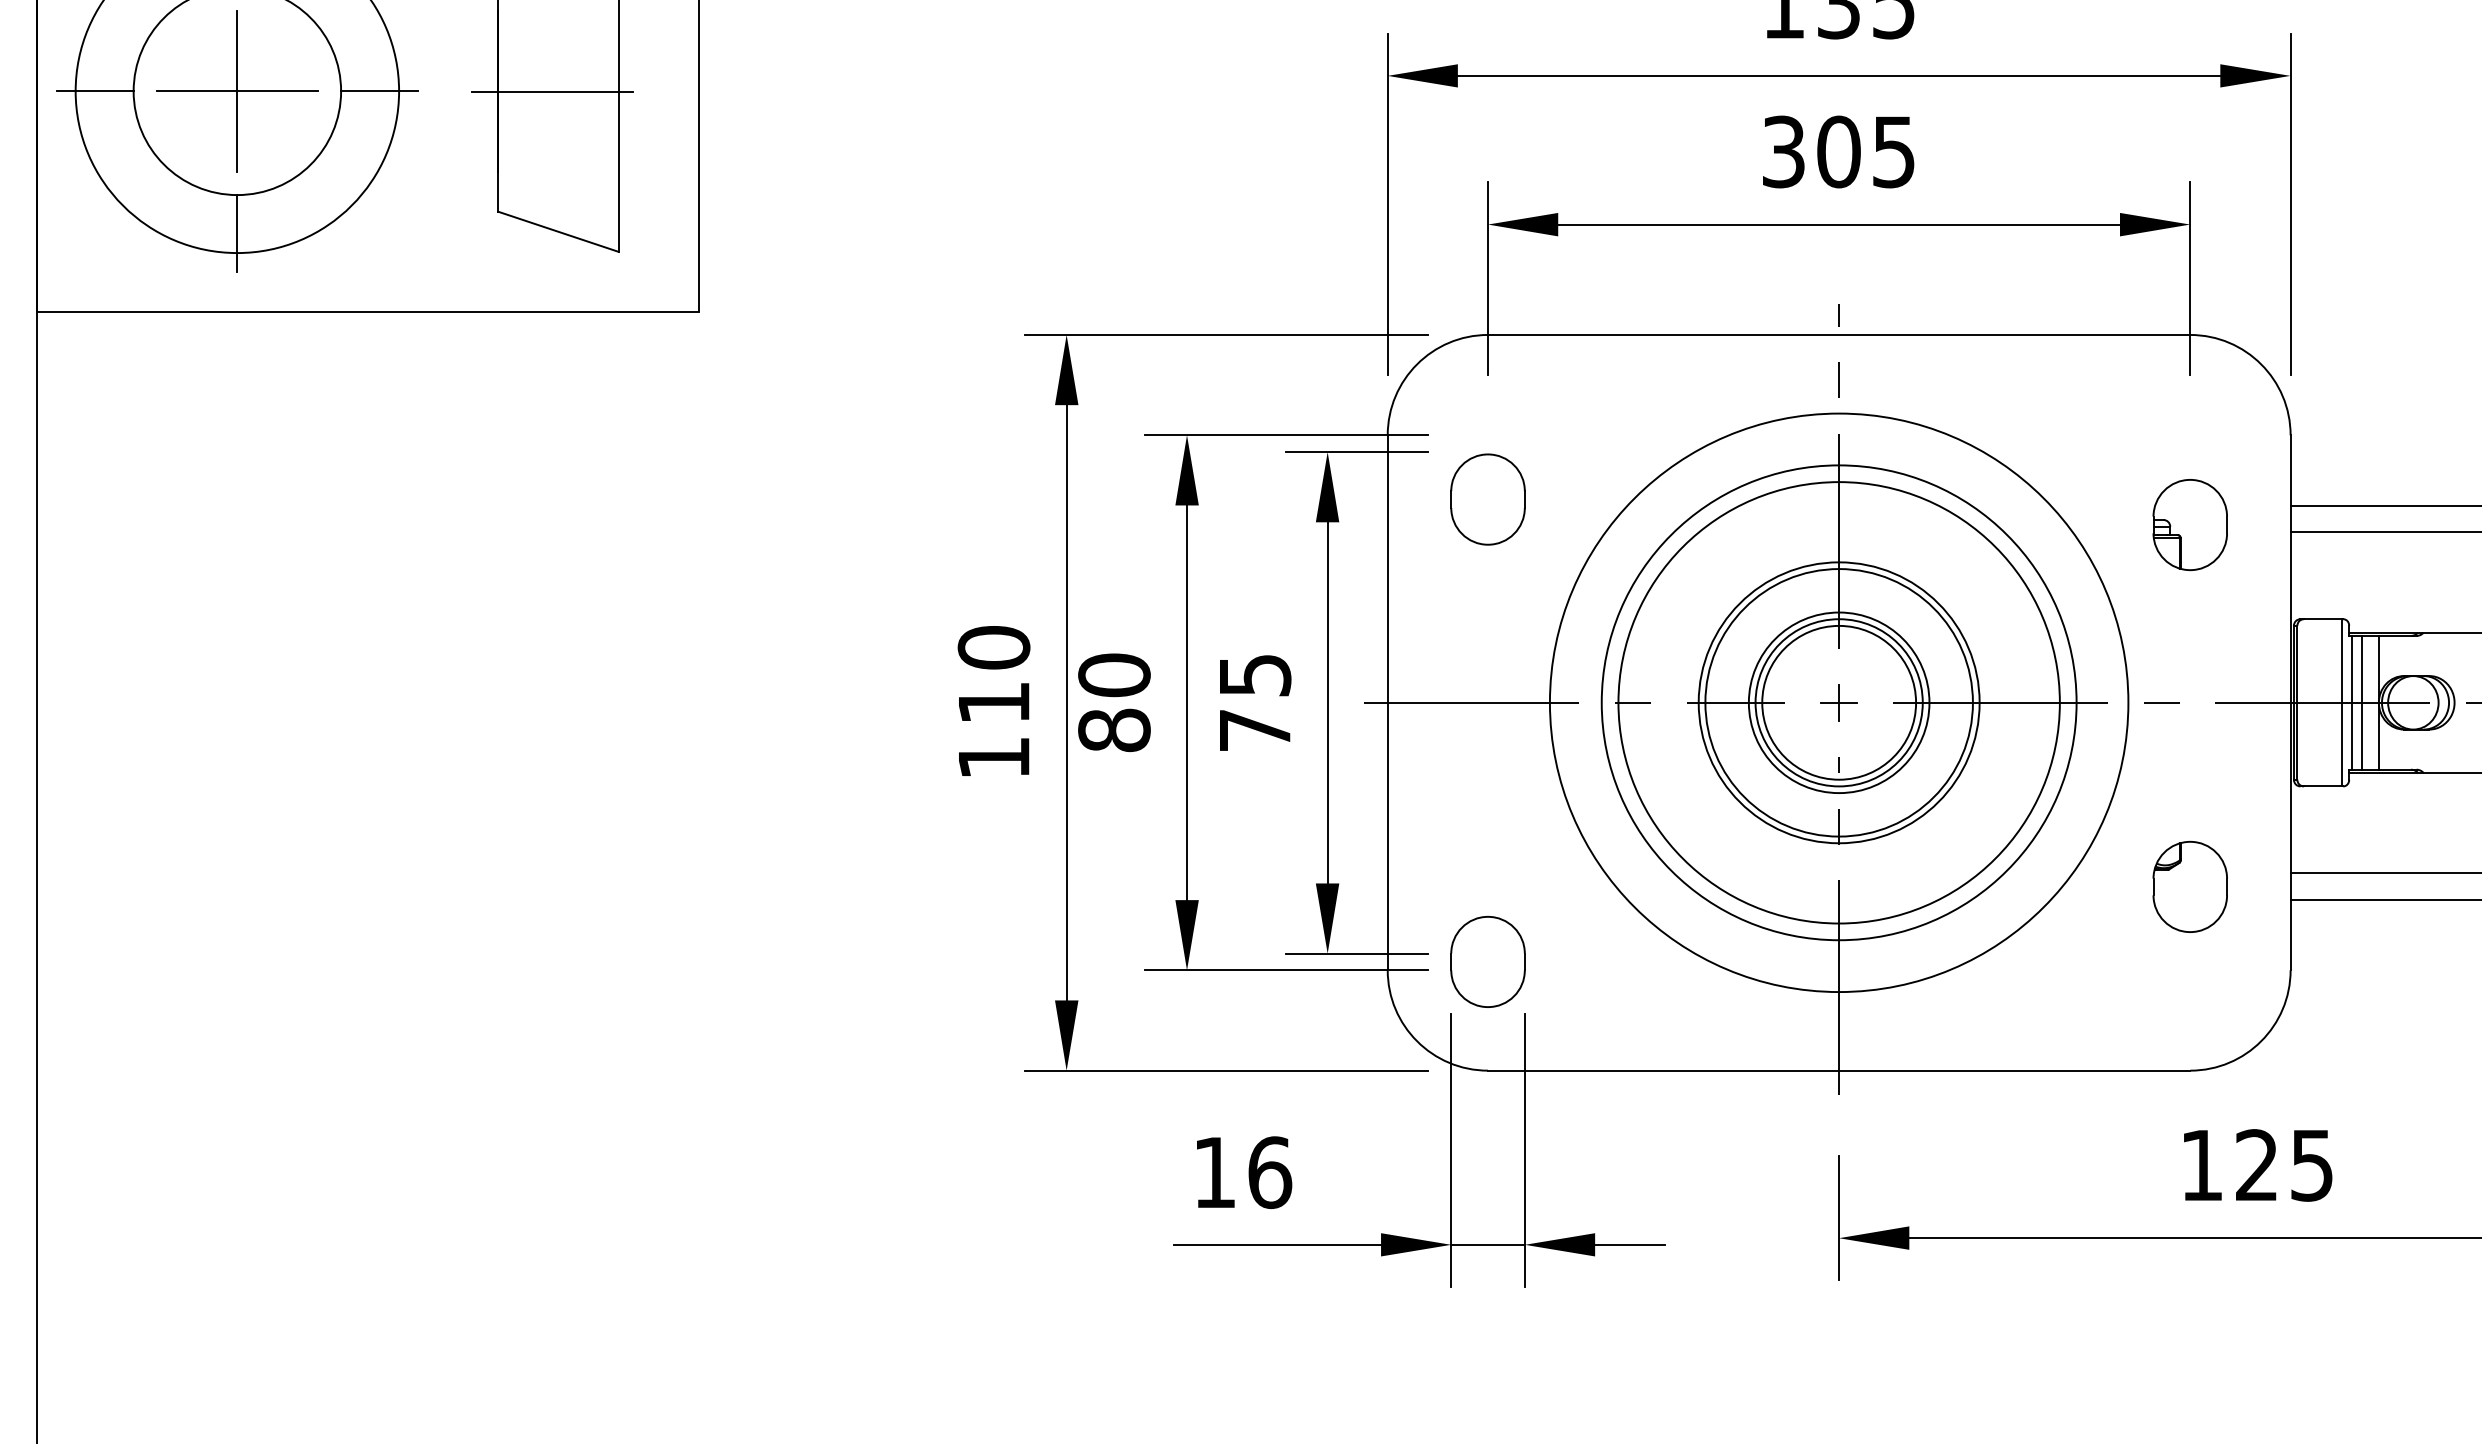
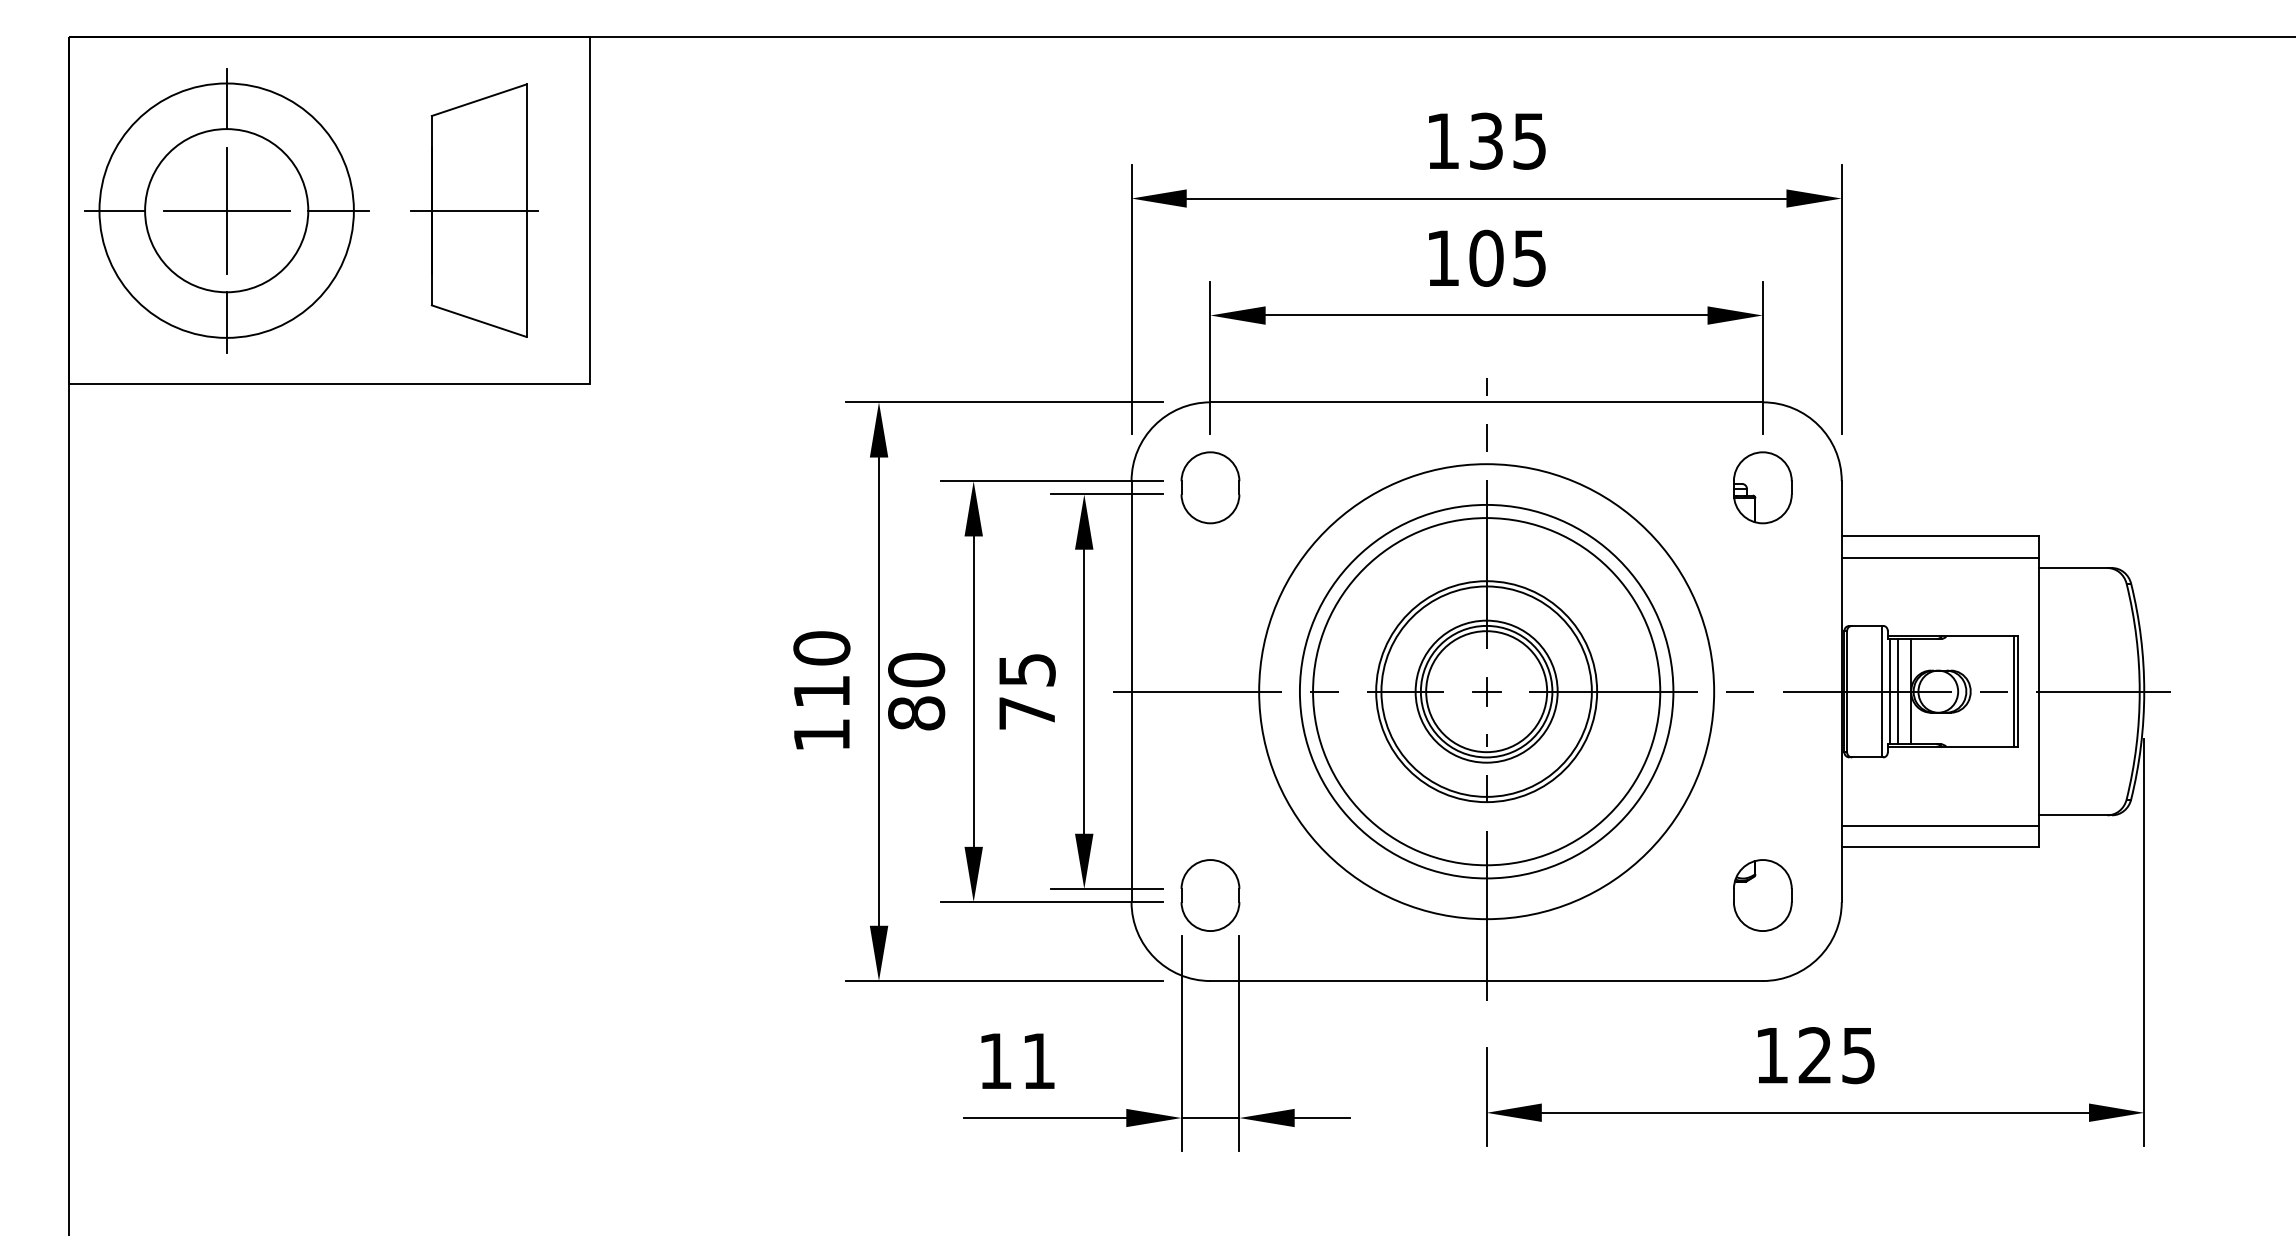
text: (1783, 150) -> (1442, 257), 305 -> 105
part: (1488, 499) -> (1210, 487), moved
part: (2189, 524) -> (1762, 487), moved
part: (2189, 886) -> (1762, 895), moved
text: (1270, 1171) -> (1039, 1060), 16 -> 11

